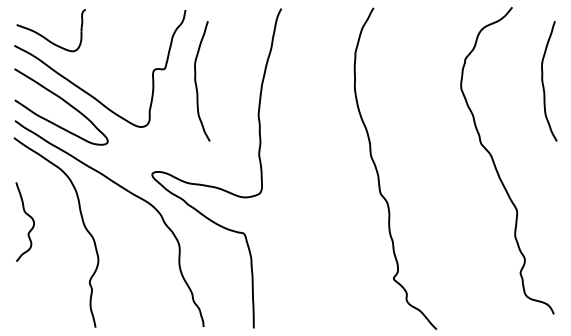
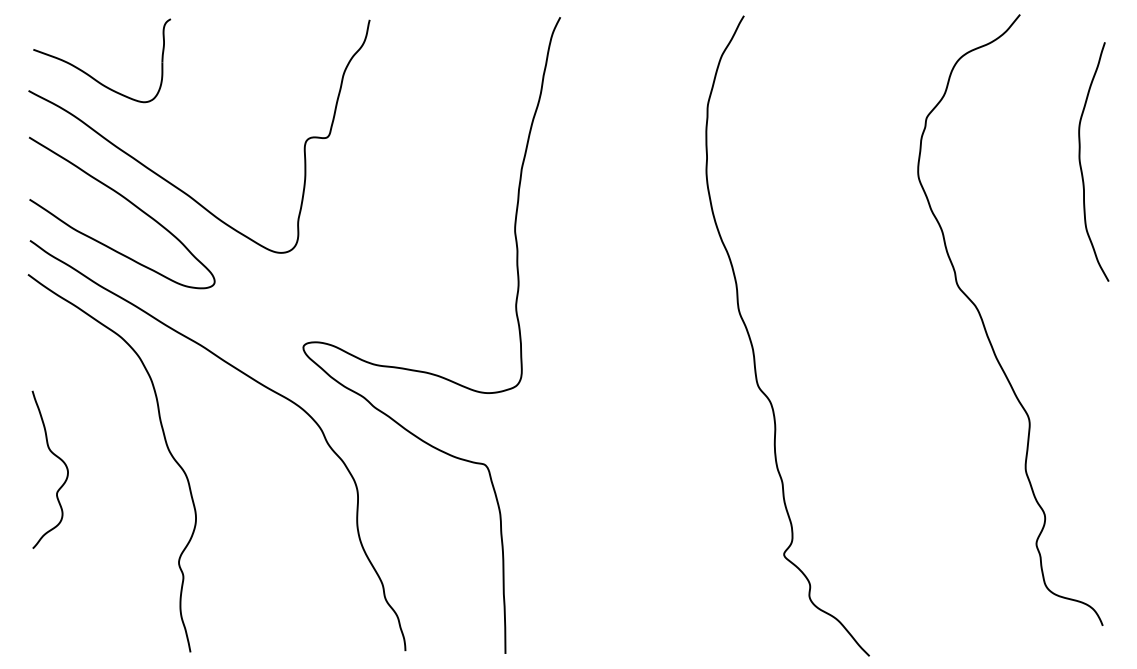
curve: (196, 81) -> (391, 162), removed
curve: (28, 216) -> (56, 458), moved

